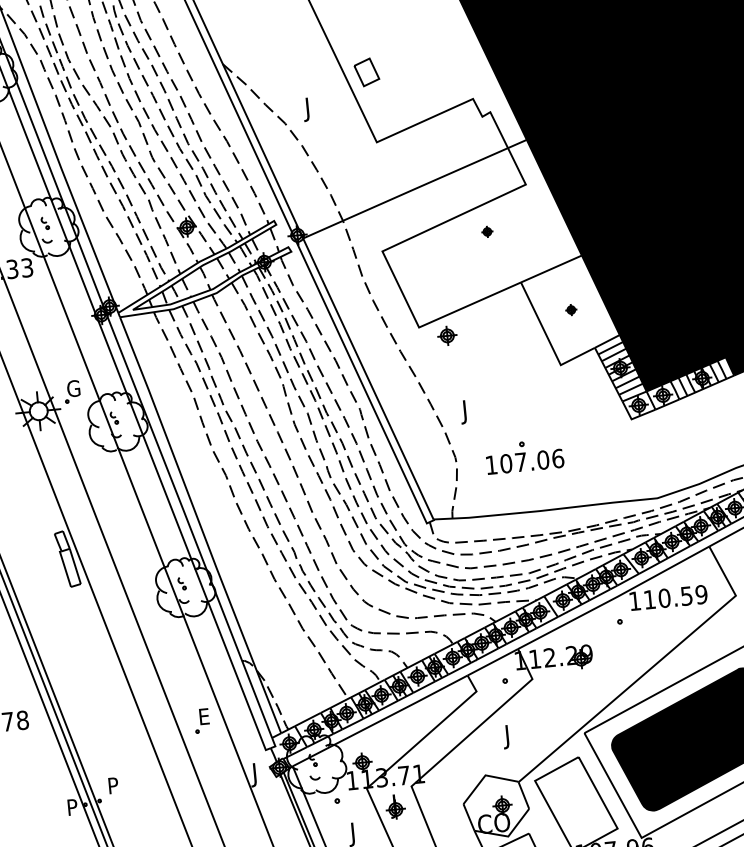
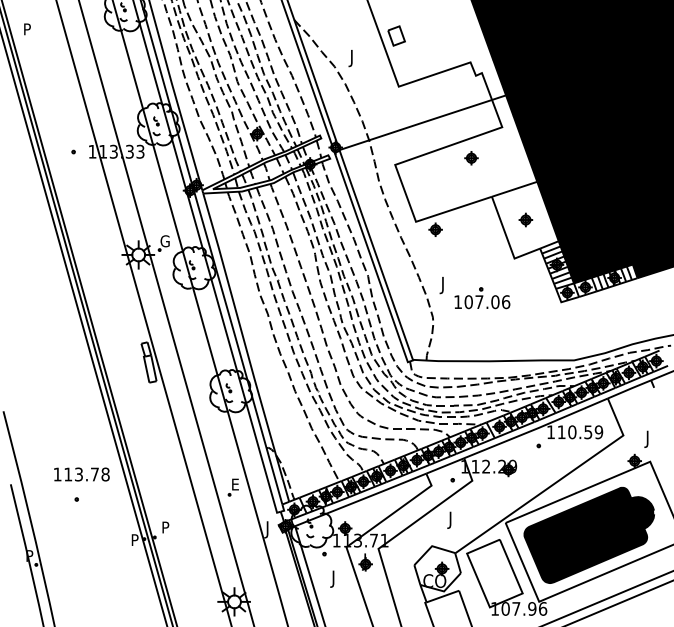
part: (487, 232) -> (471, 158), size x1.67
part: (570, 309) -> (525, 219), size x1.67
part: (524, 456) -> (482, 298), moved

